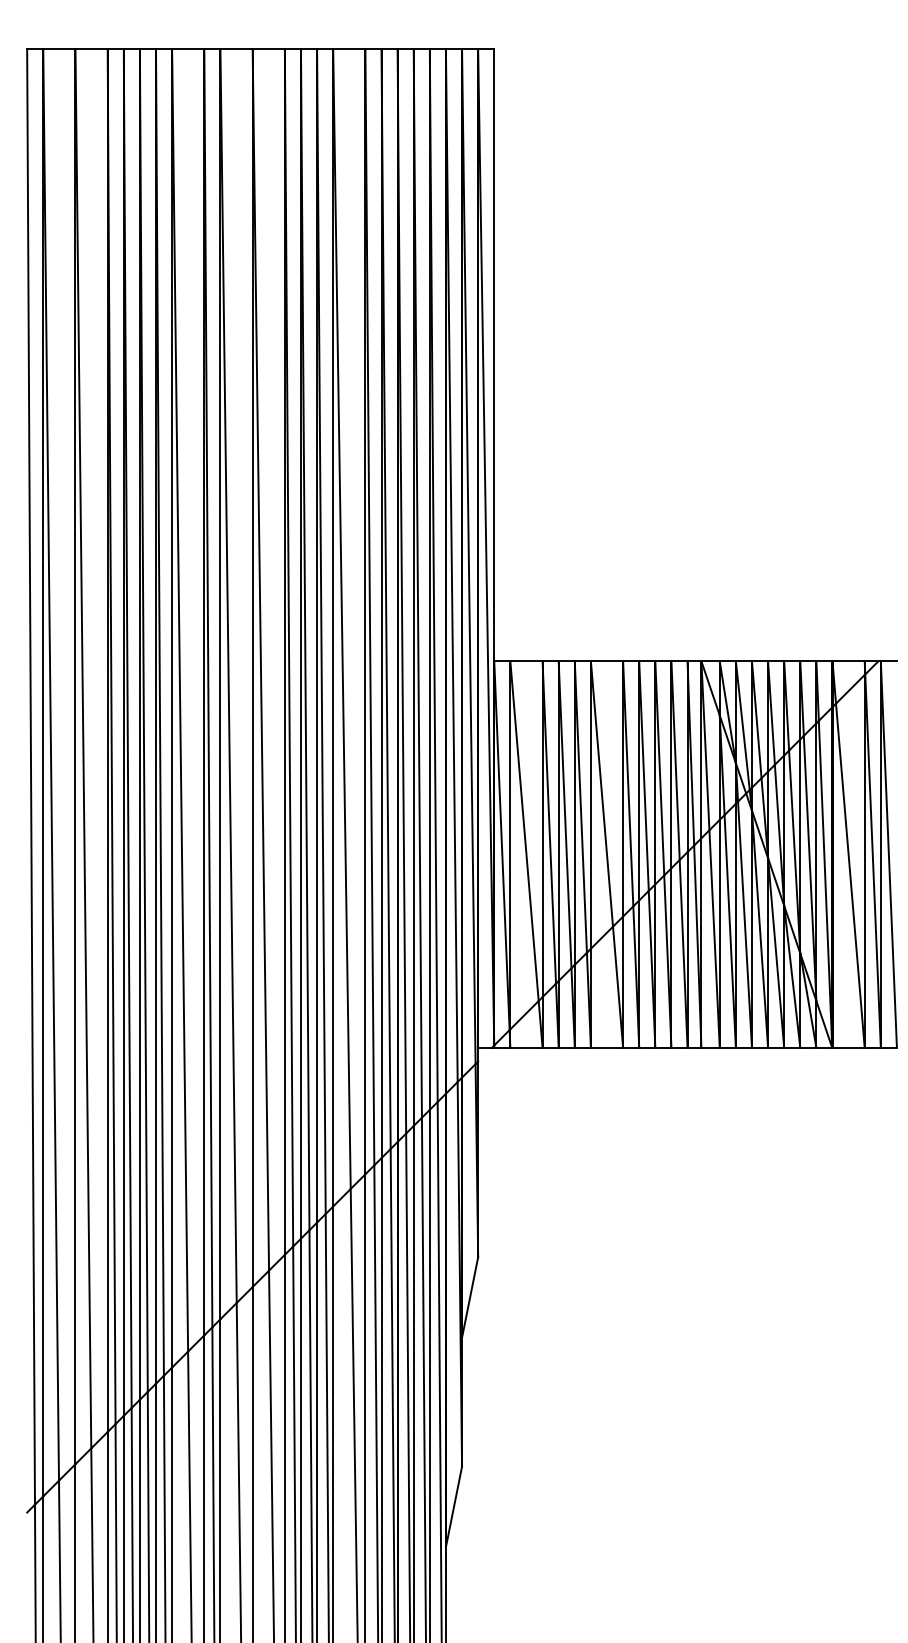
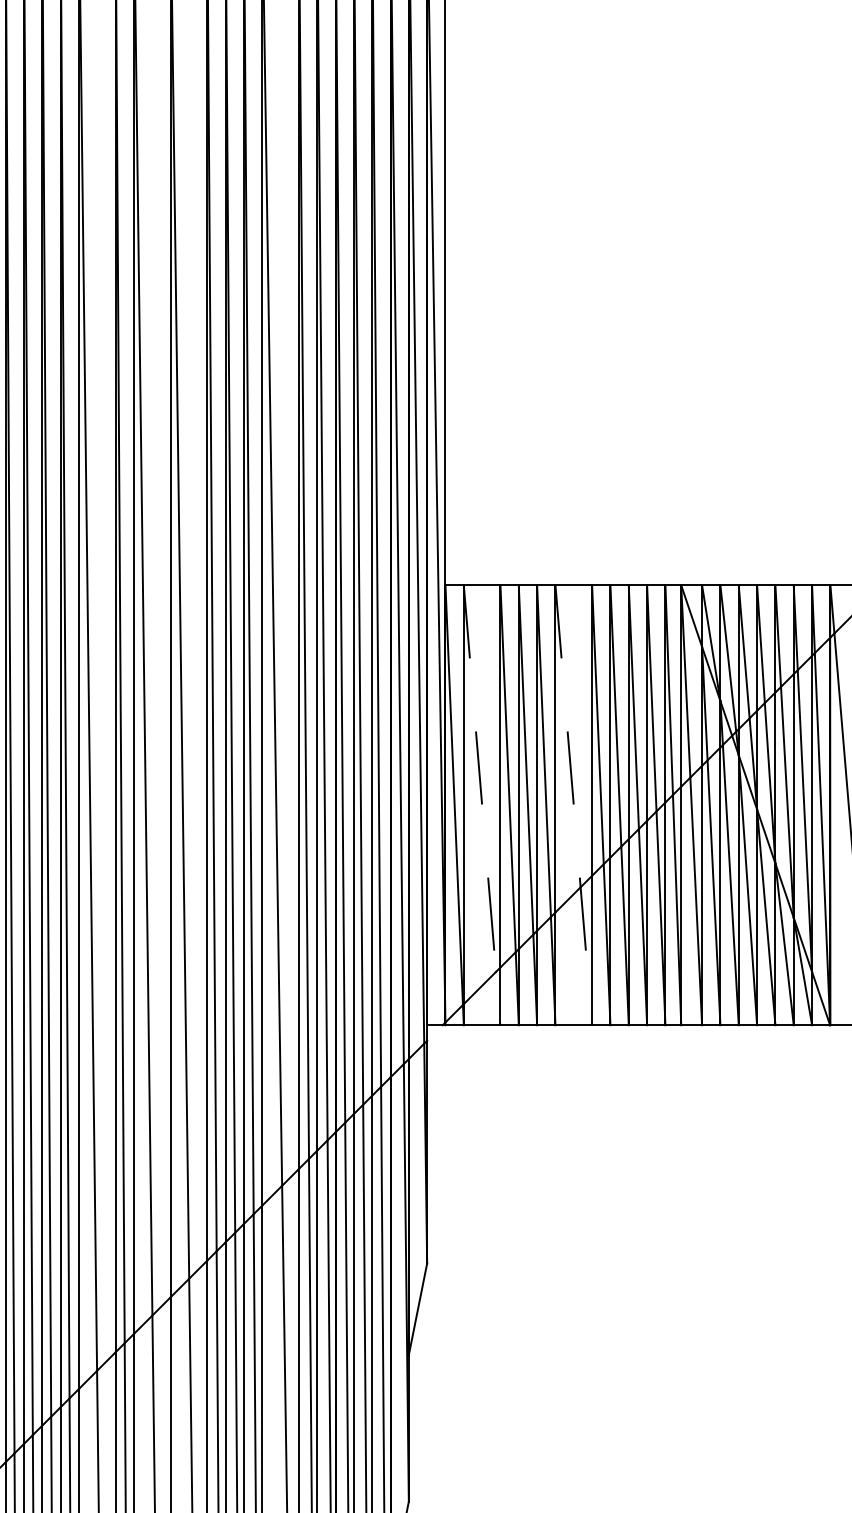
line: (526, 854) -> (482, 805), solid -> dashed
line: (607, 854) -> (574, 805), solid -> dashed

